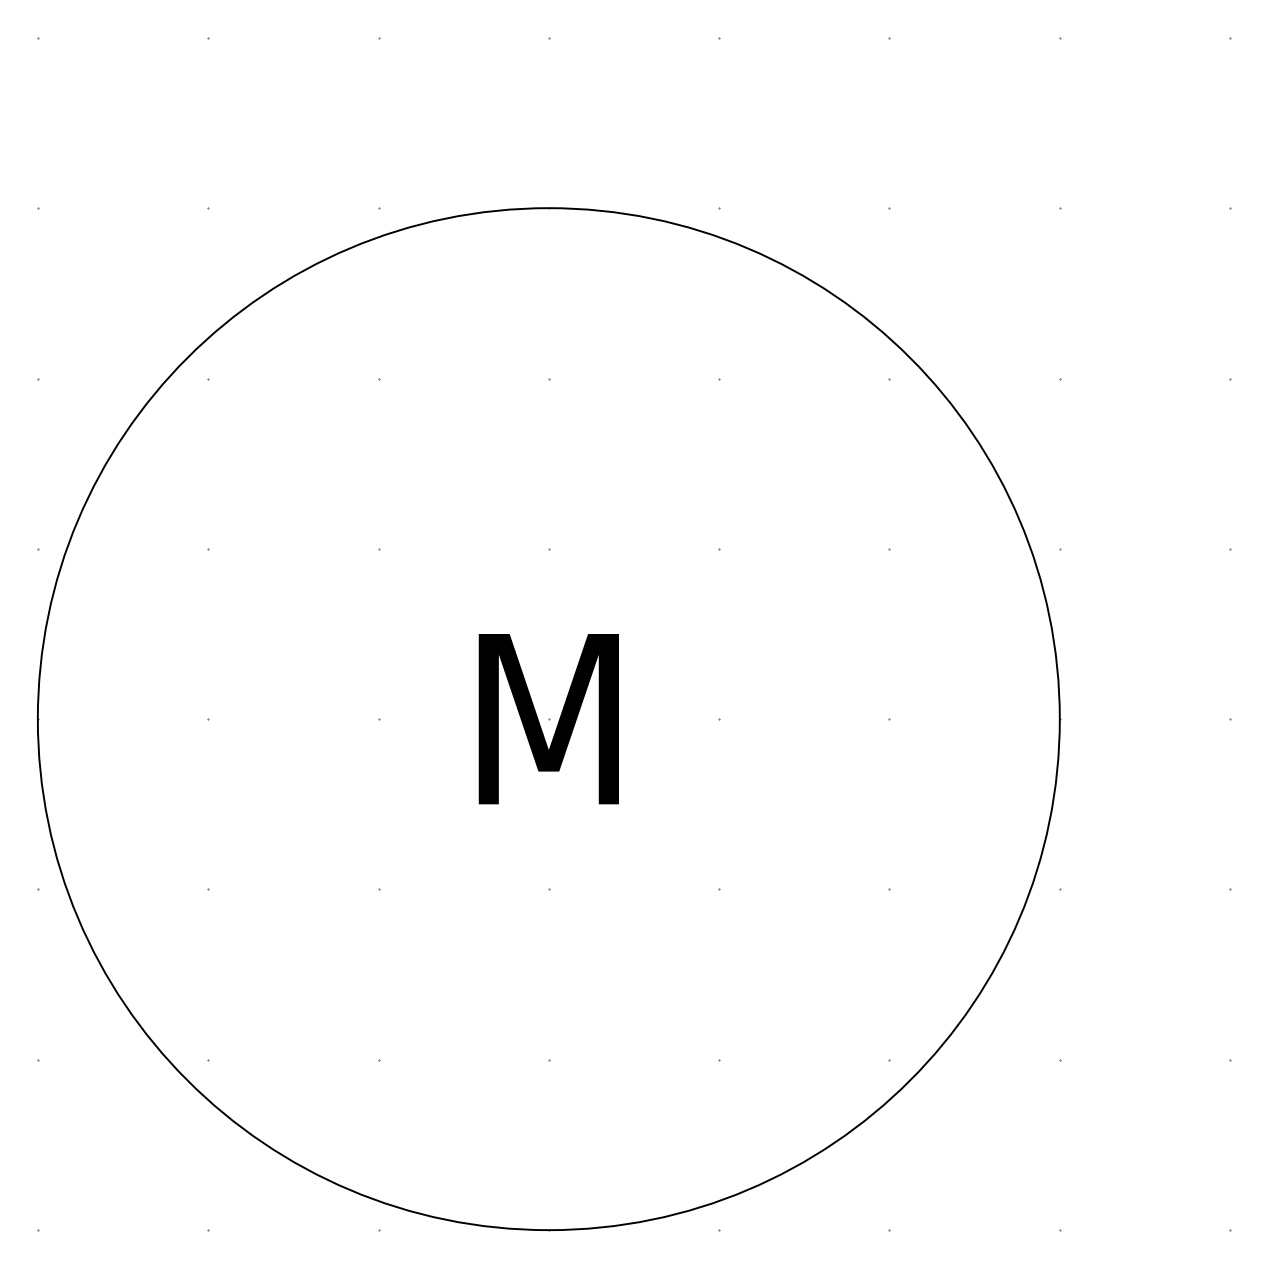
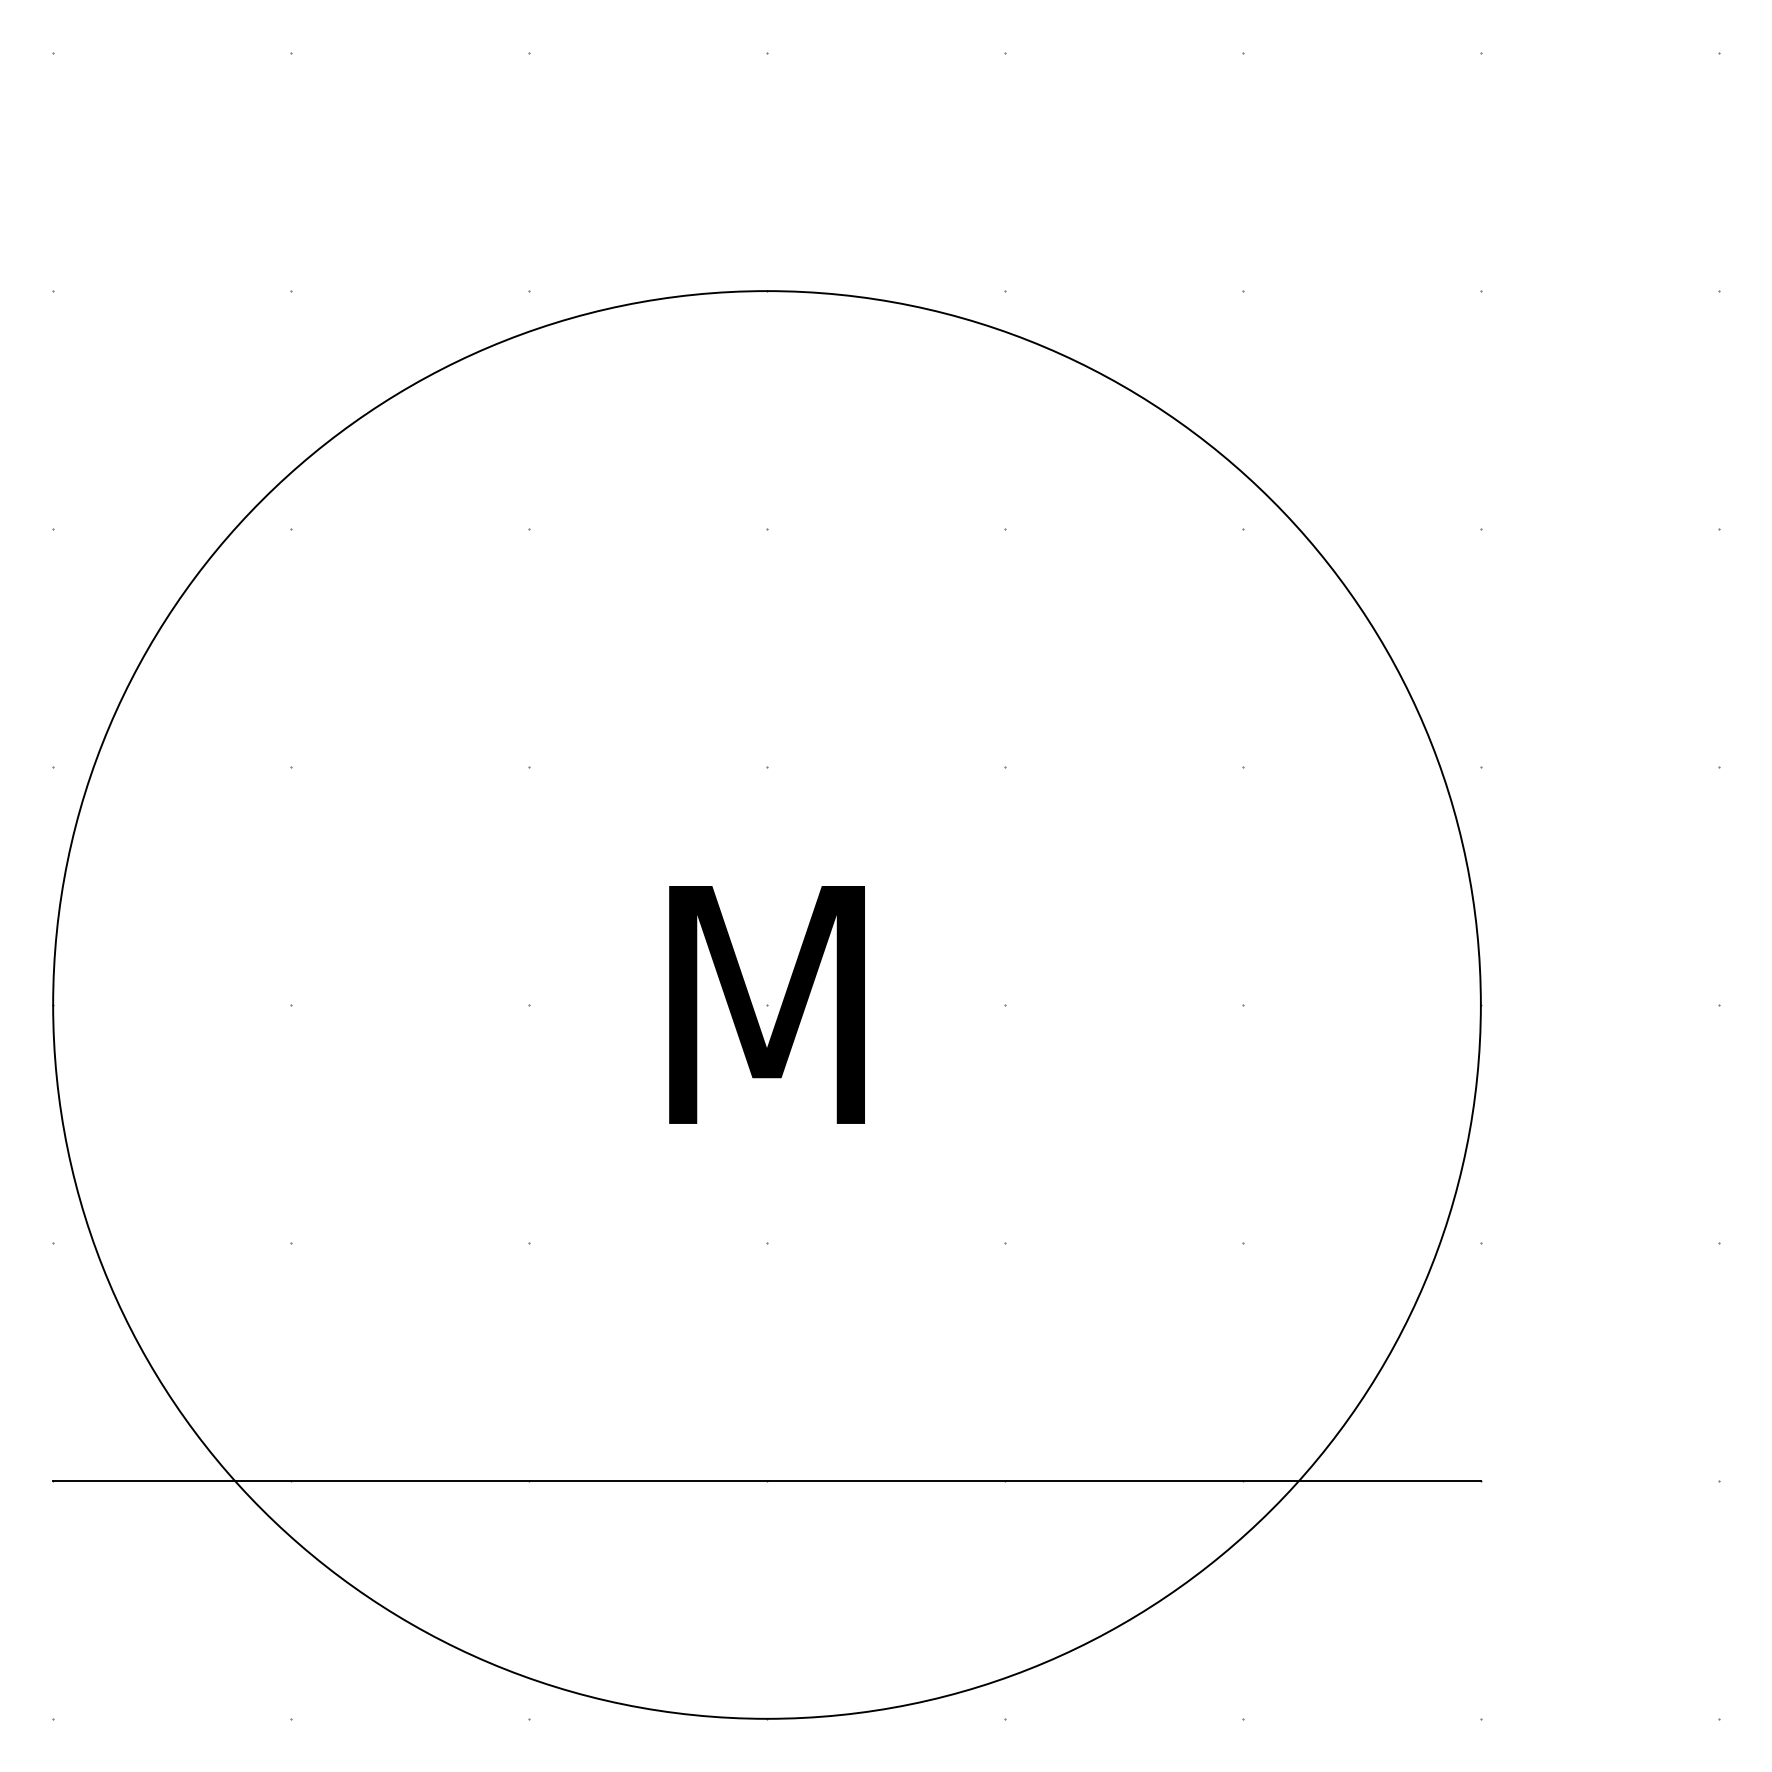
line: (548, 1059) -> (766, 1480), added

